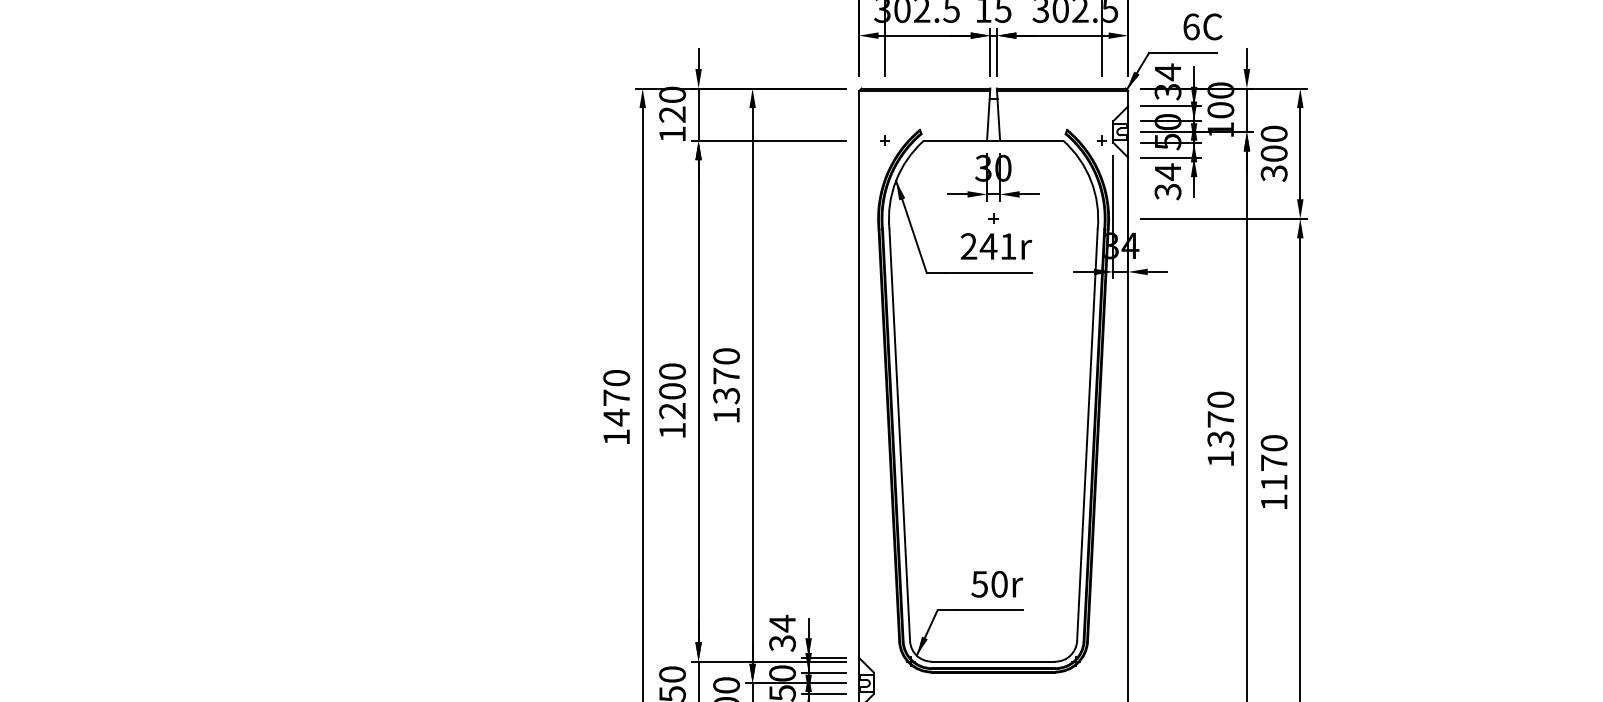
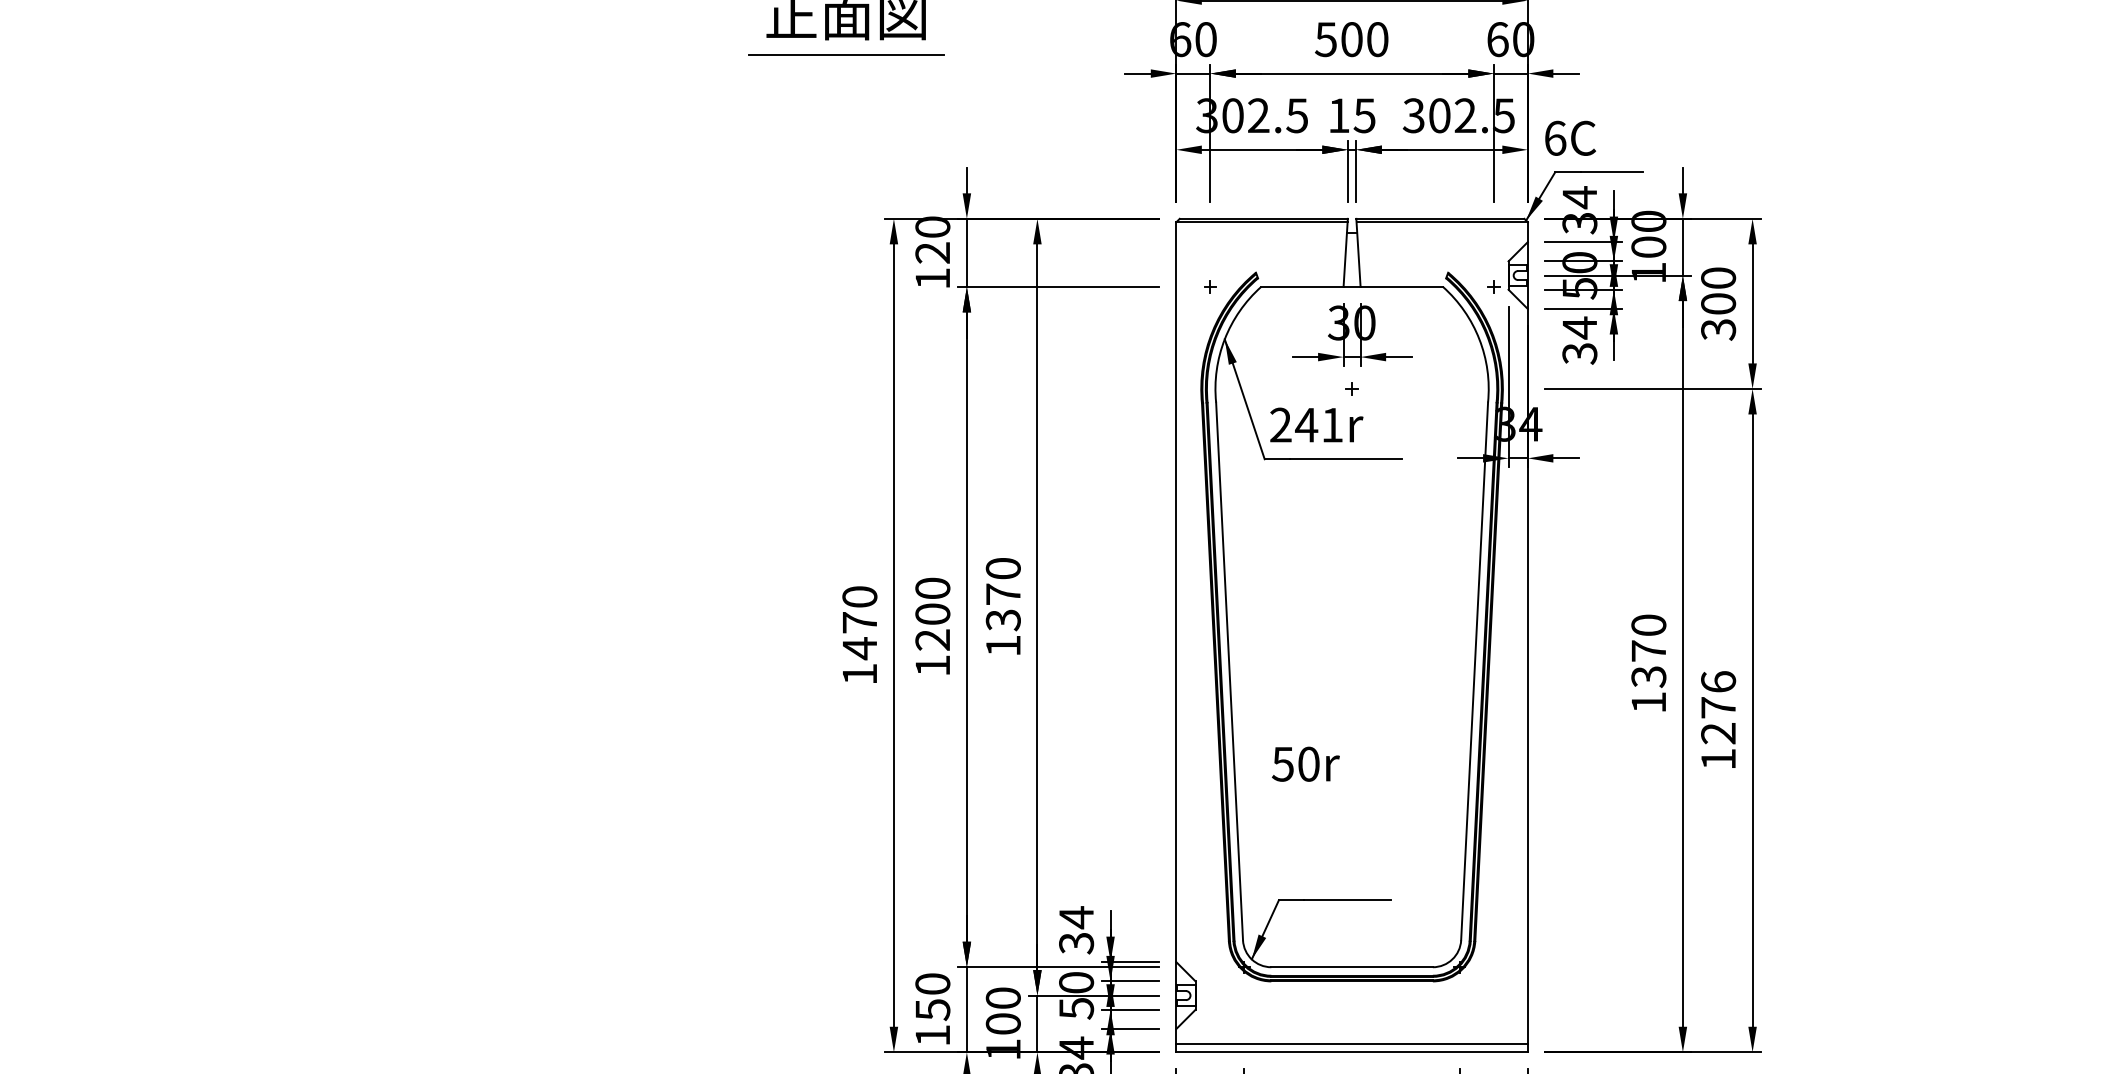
text: (1202, 26) -> (1570, 137), moved
text: (996, 246) -> (1316, 424), moved
text: (1274, 462) -> (1718, 707), 1170 -> 1276
text: (996, 583) -> (1305, 763), moved

